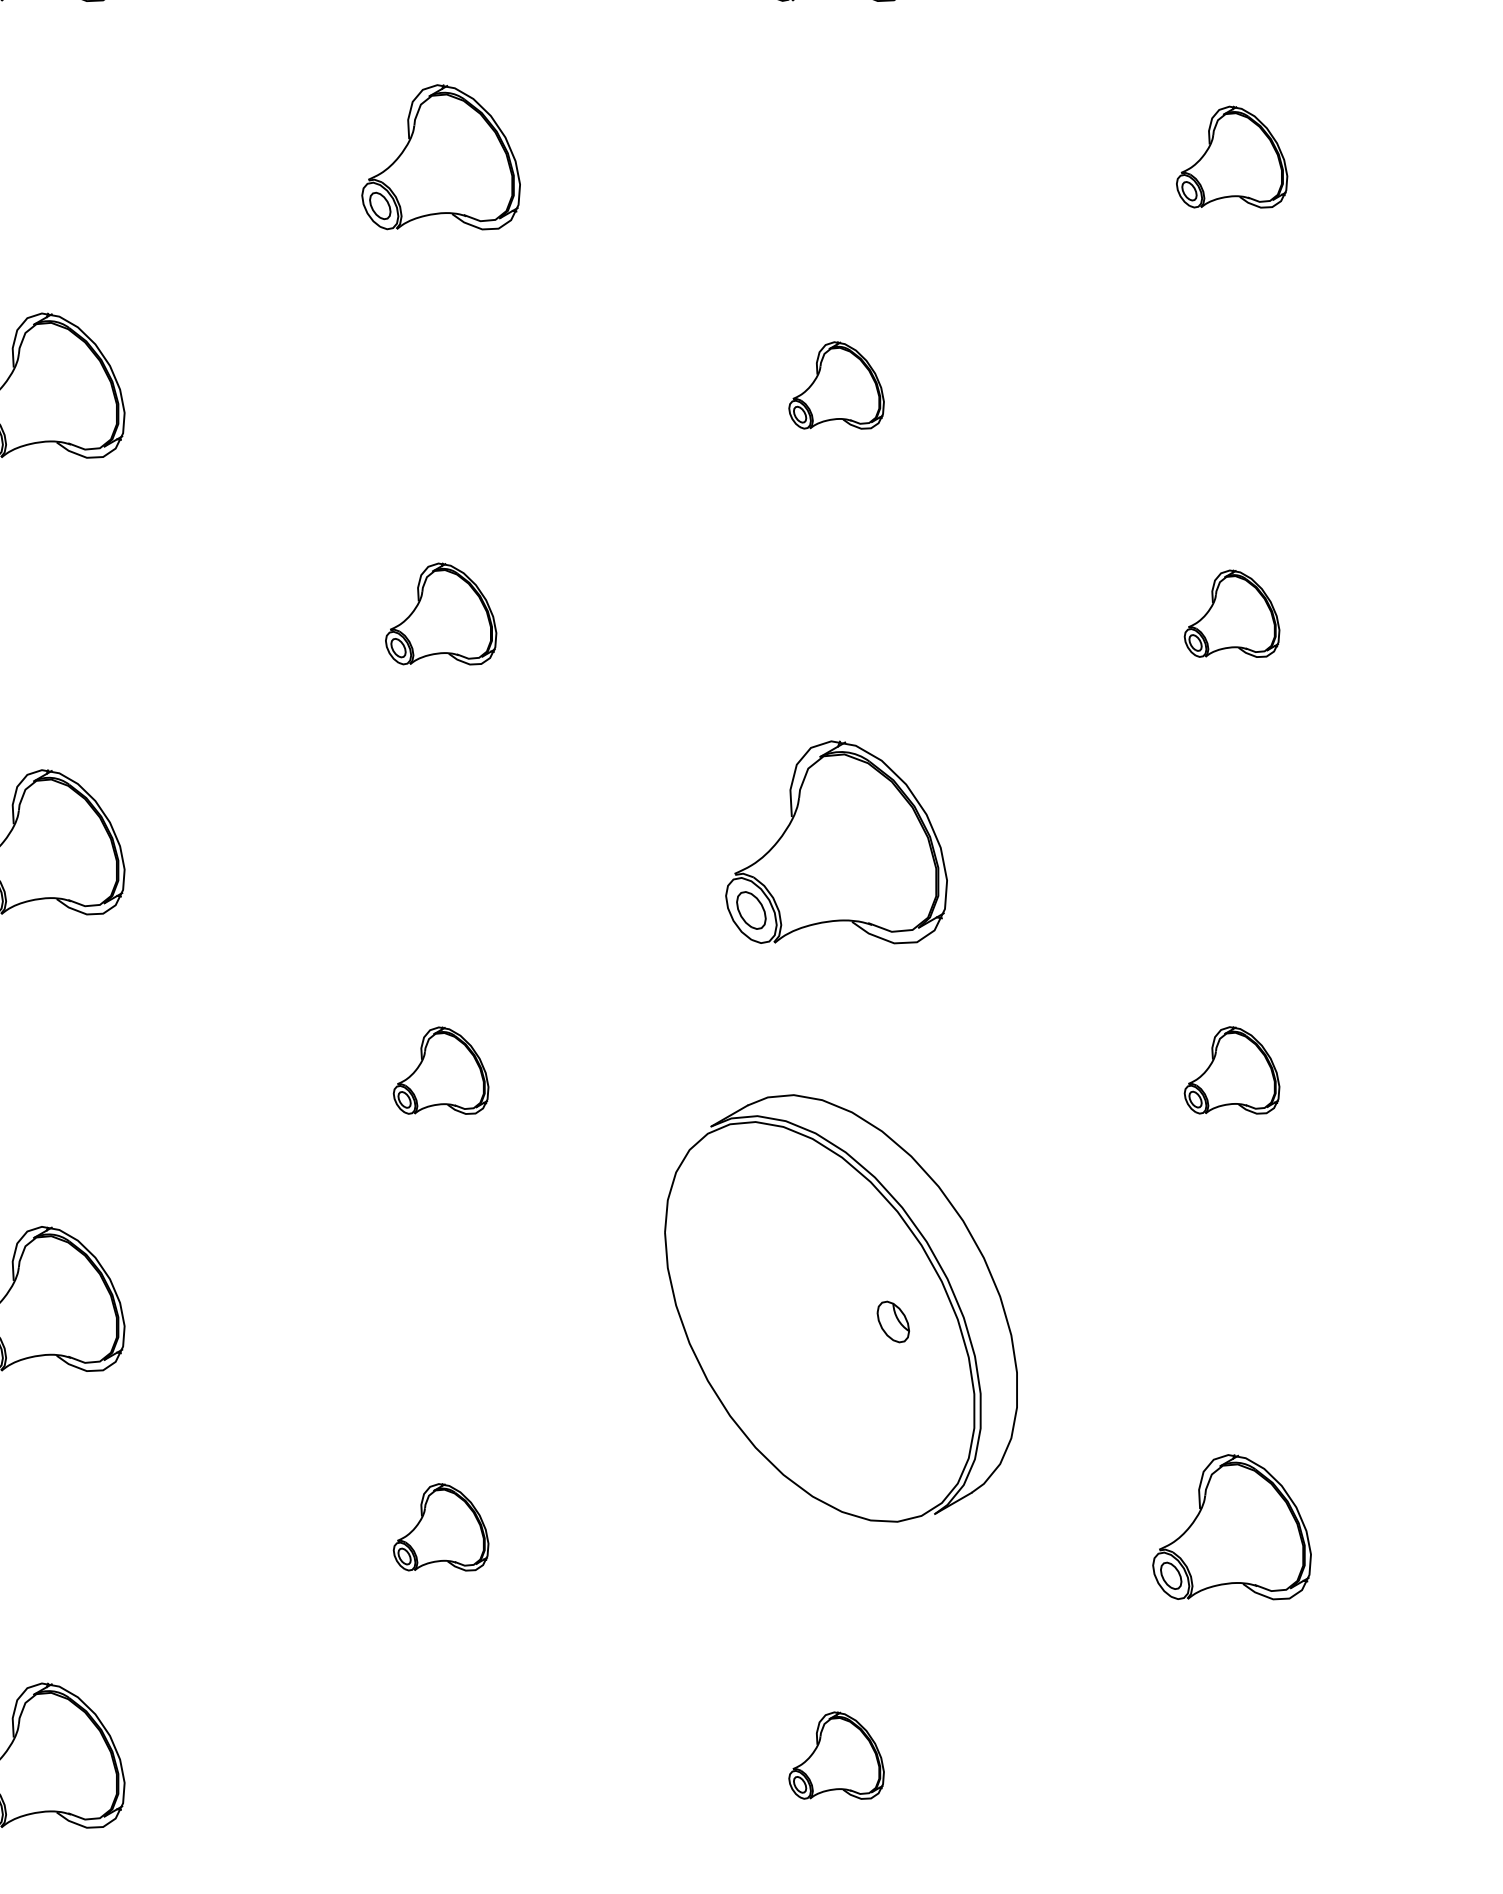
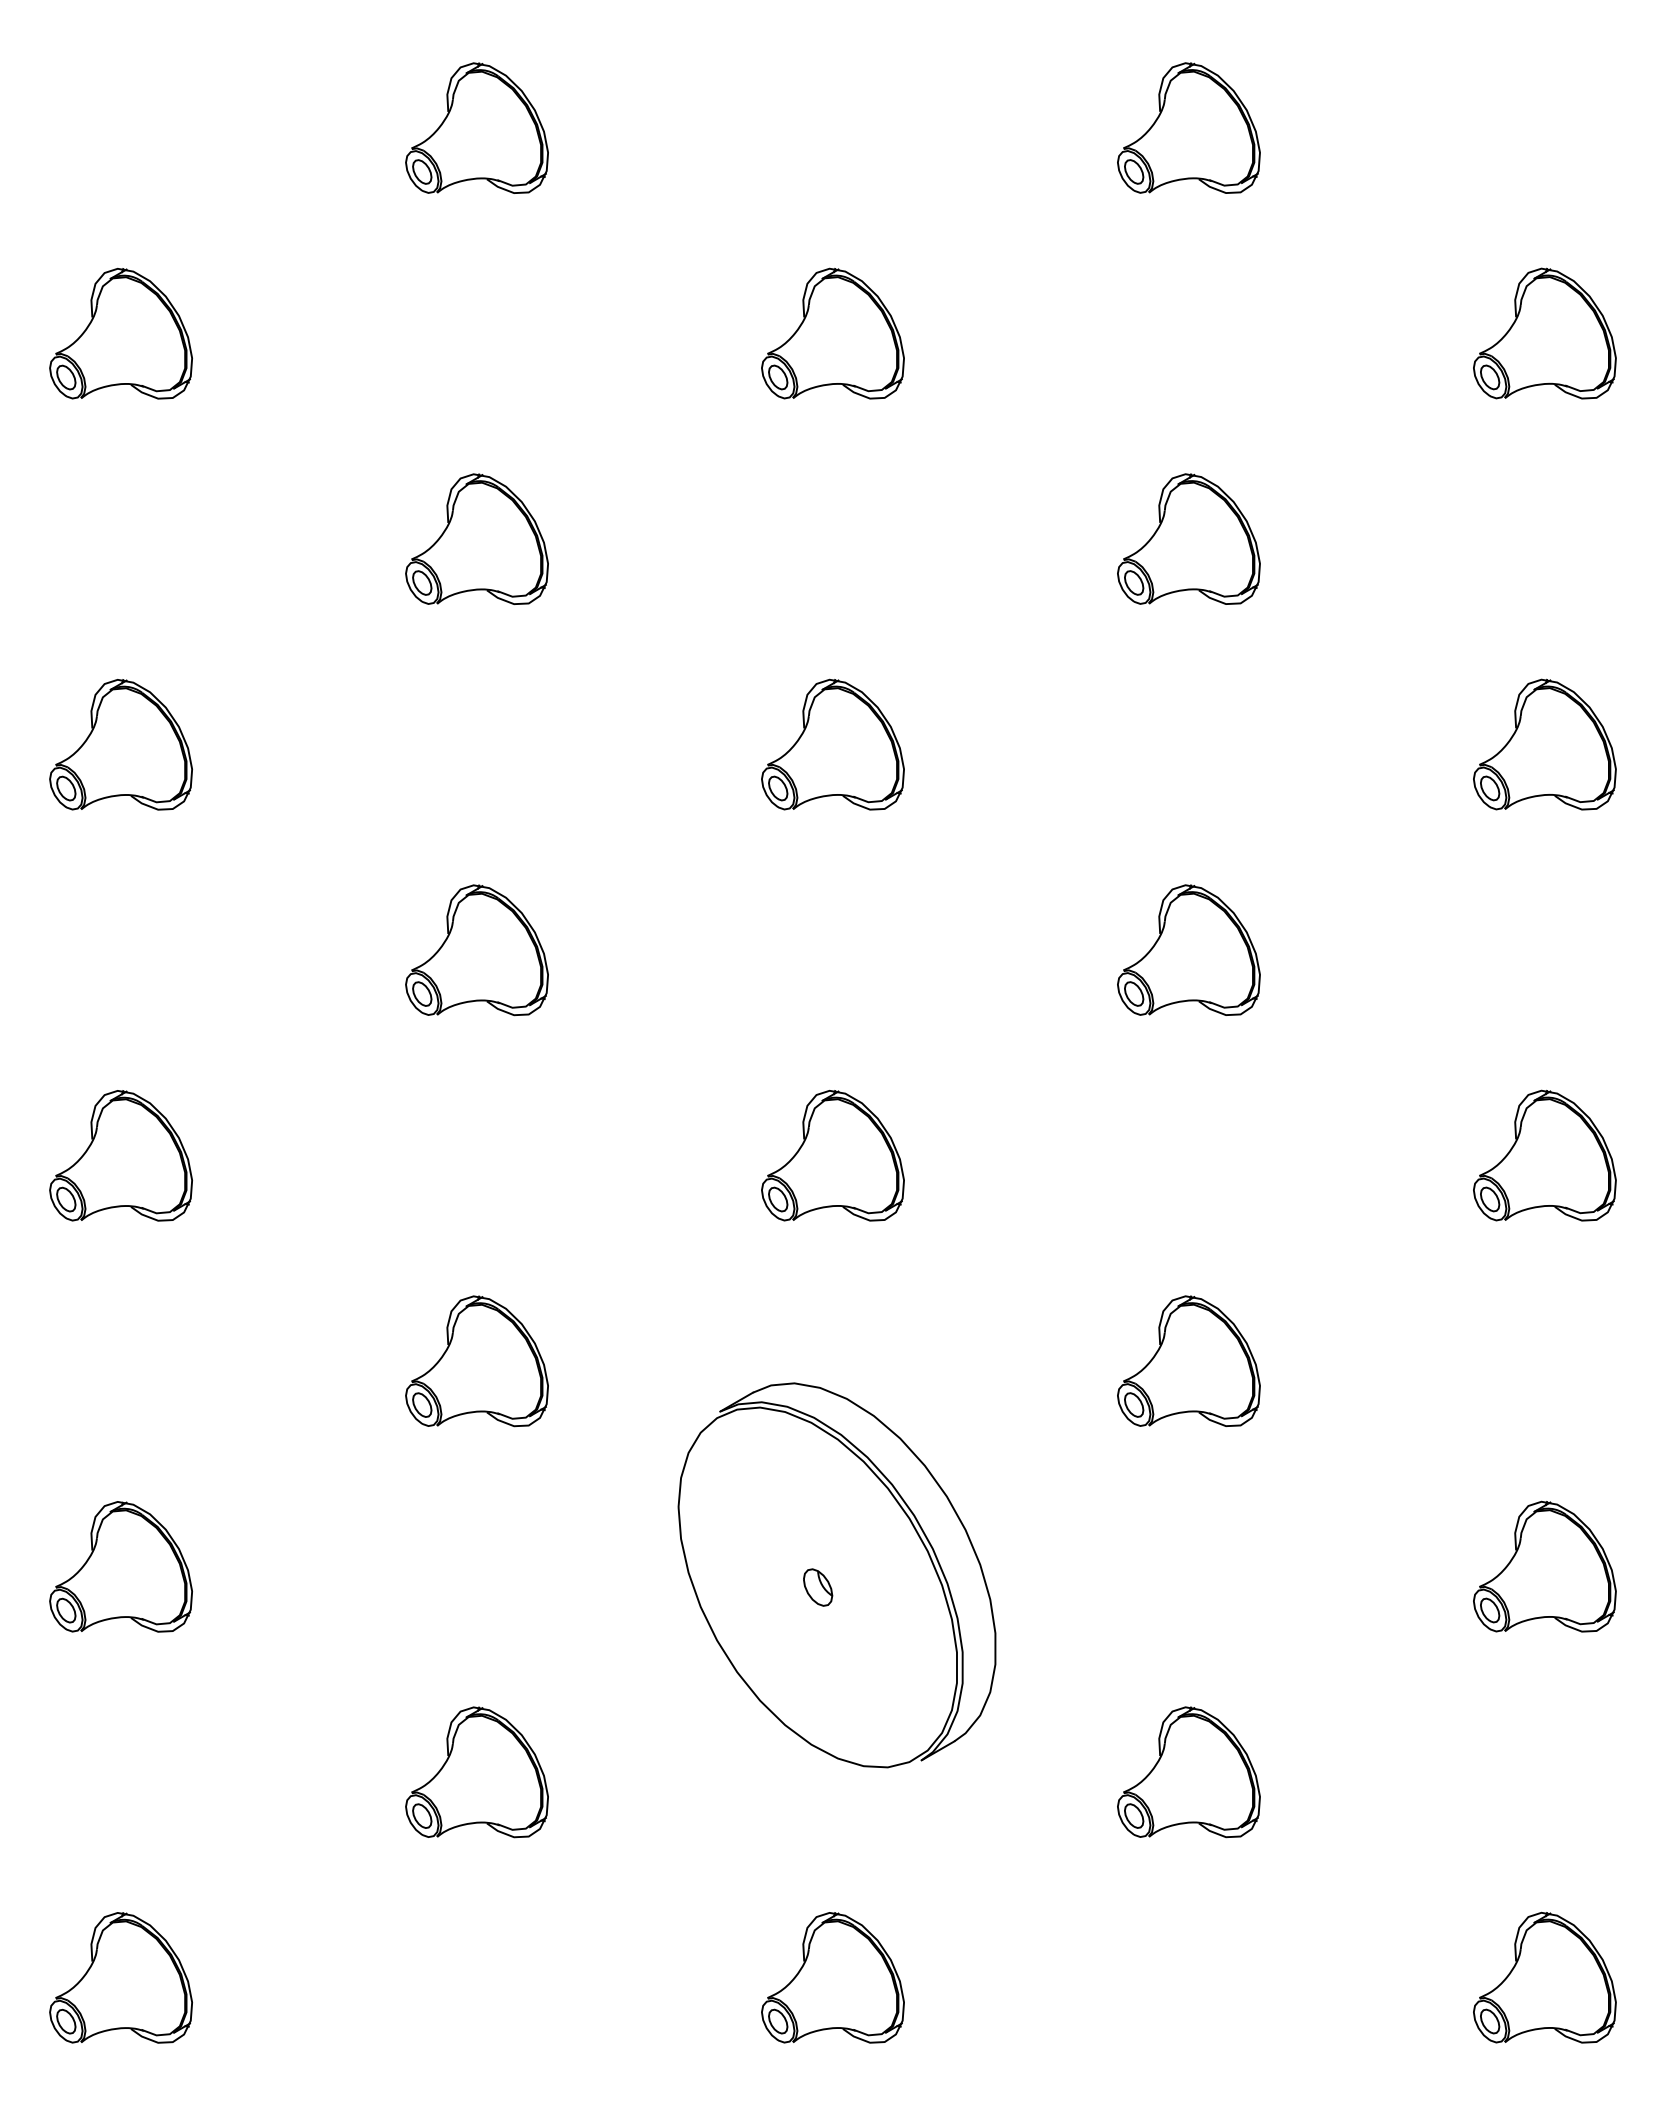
part: (1231, 156) -> (1188, 538), size x1.43
part: (836, 385) -> (832, 744), size x1.67
part: (1231, 613) -> (1188, 949), size x1.67
part: (440, 614) -> (476, 950), size x1.43
part: (836, 841) -> (832, 1155), size x0.71
part: (1231, 1069) -> (1188, 1360), size x1.67
part: (440, 1070) -> (476, 1361), size x1.67
part: (893, 1321) -> (818, 1587), moved
part: (440, 1527) -> (476, 1772), size x1.67
part: (836, 1755) -> (832, 1977), size x1.67

